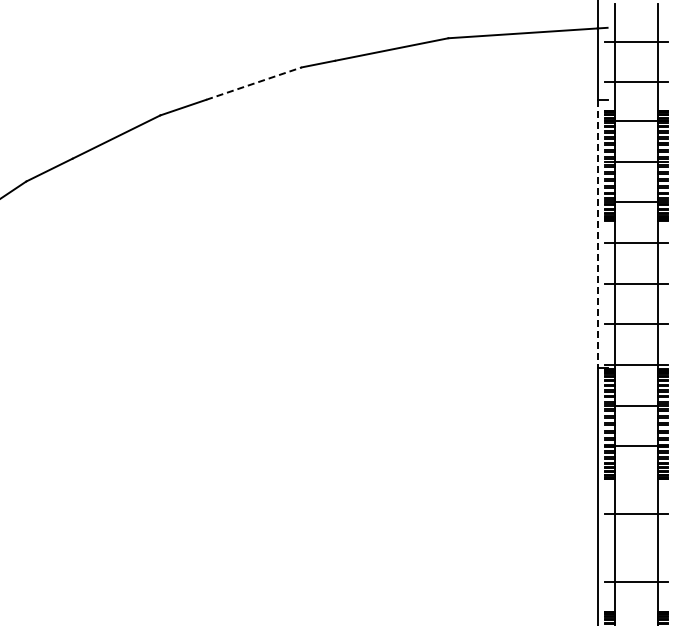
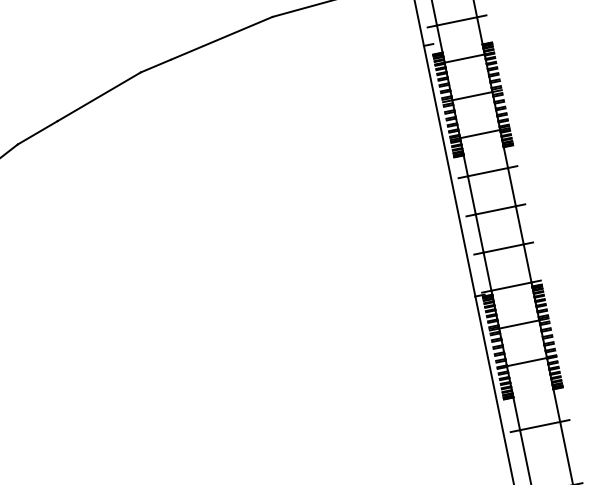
line: (254, 83) -> (99, 96), dashed -> solid
line: (597, 233) -> (449, 171), dashed -> solid

